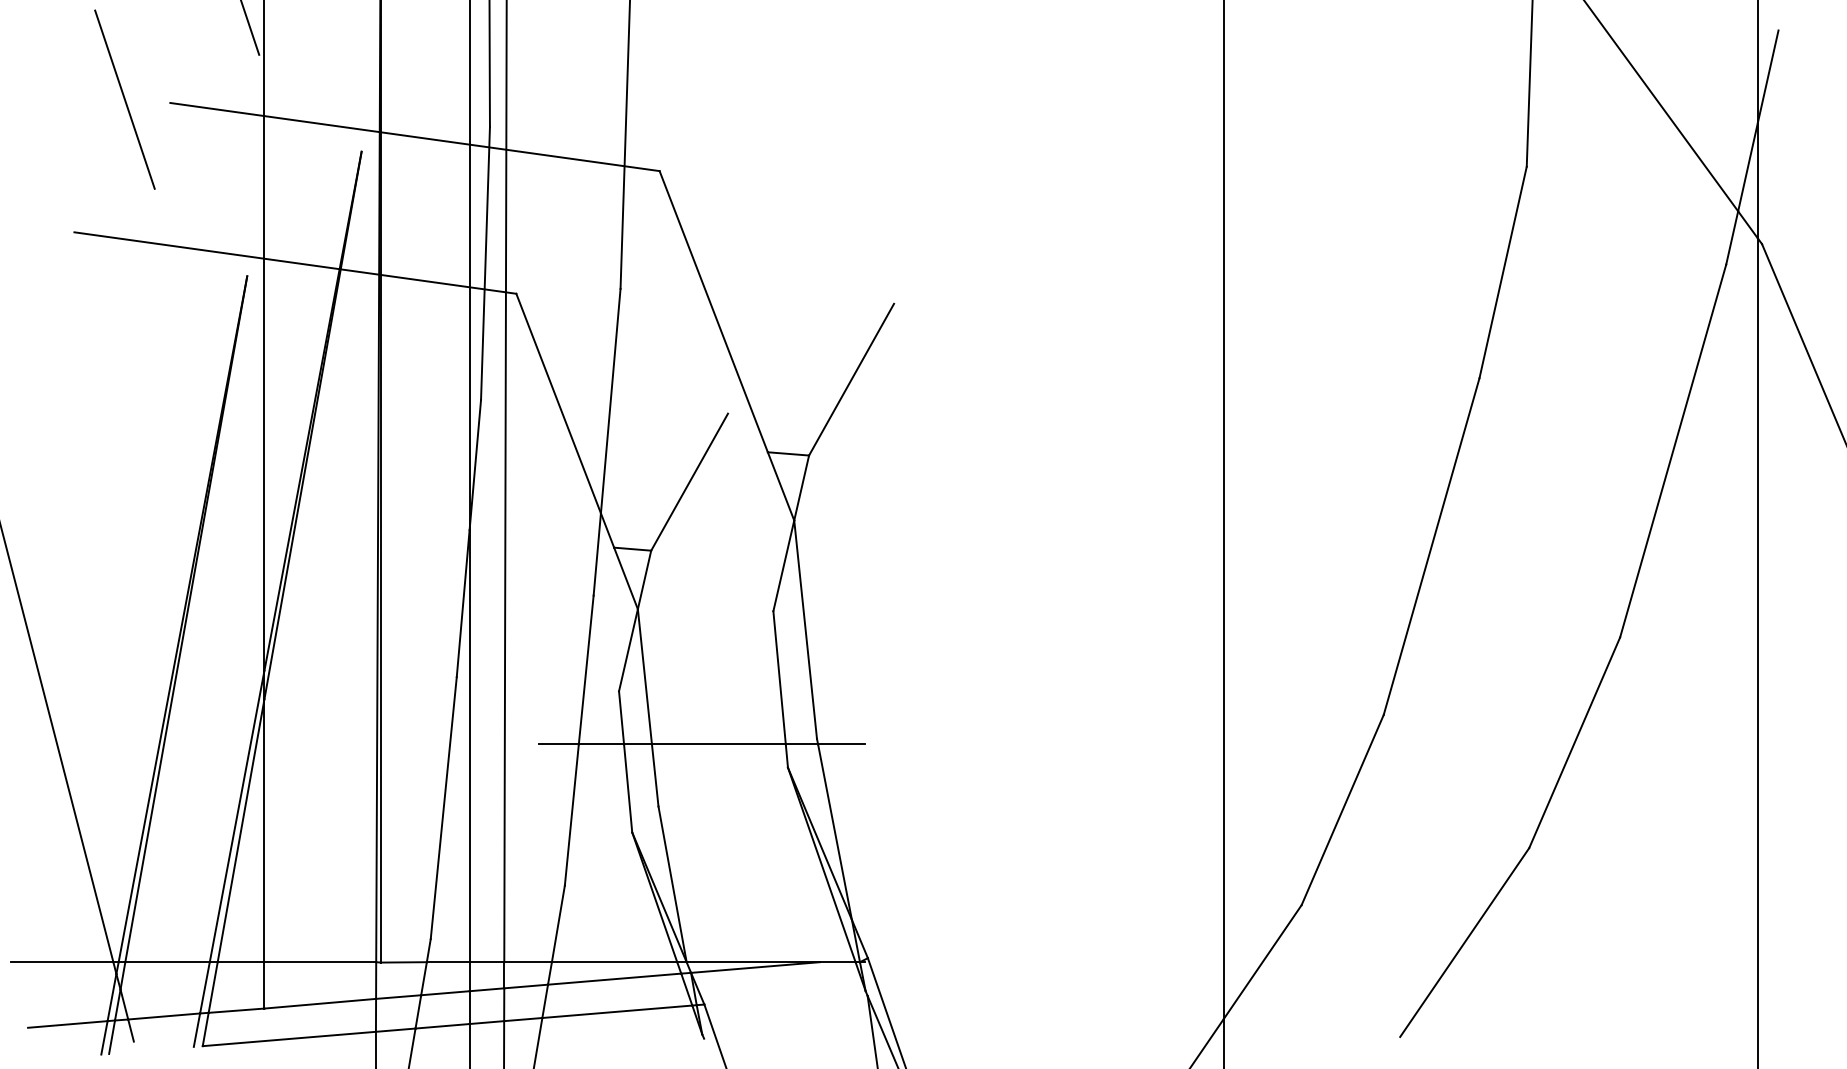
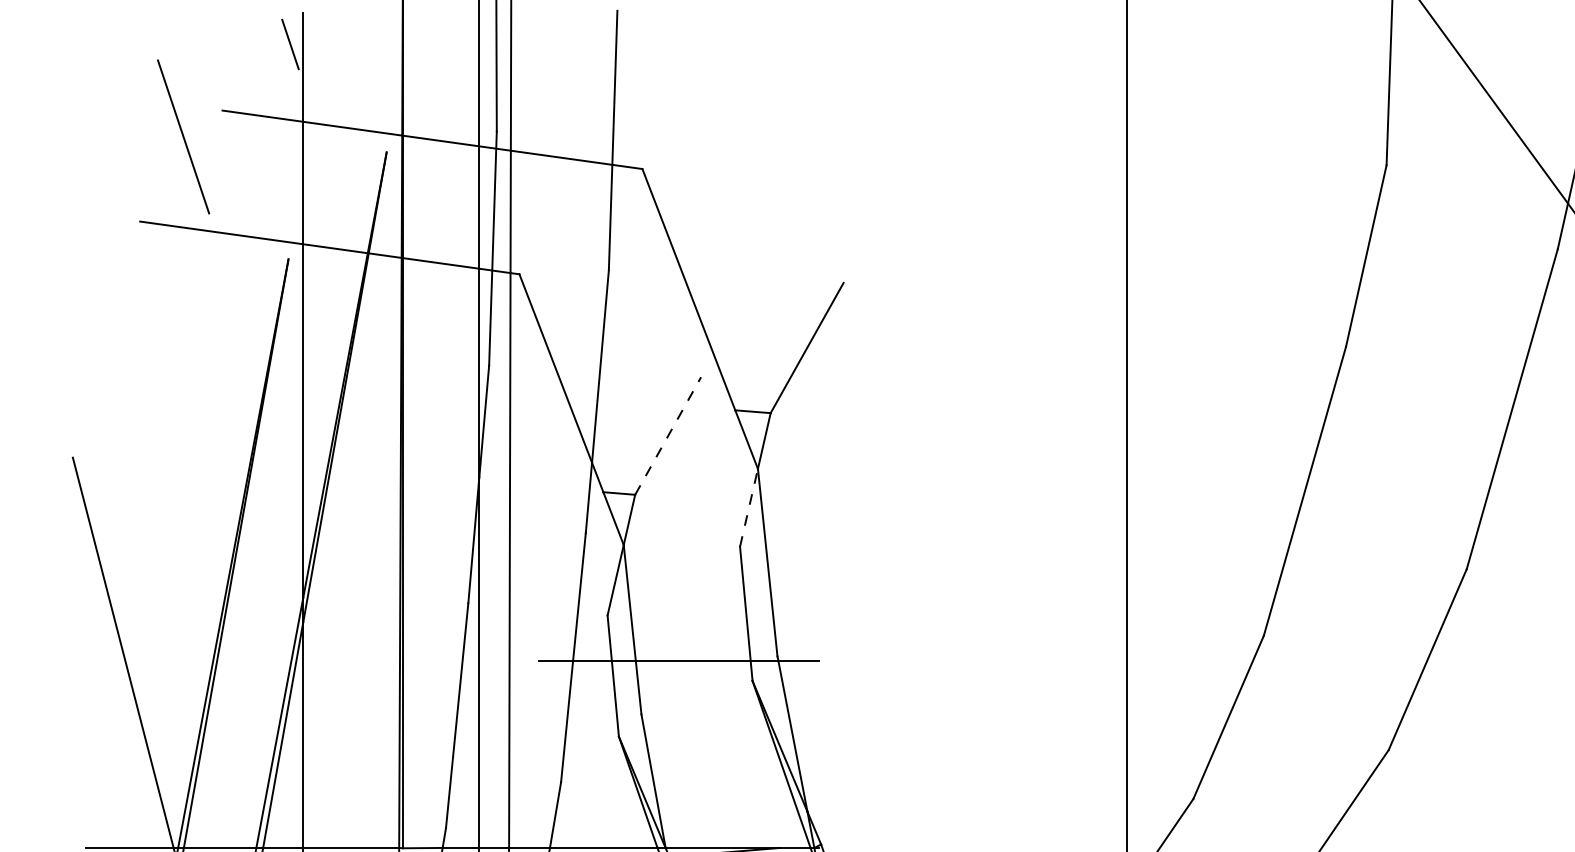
line: (124, 99) -> (183, 136), moved
line: (689, 482) -> (668, 436), solid -> dashed
line: (783, 565) -> (748, 507), solid -> dashed

